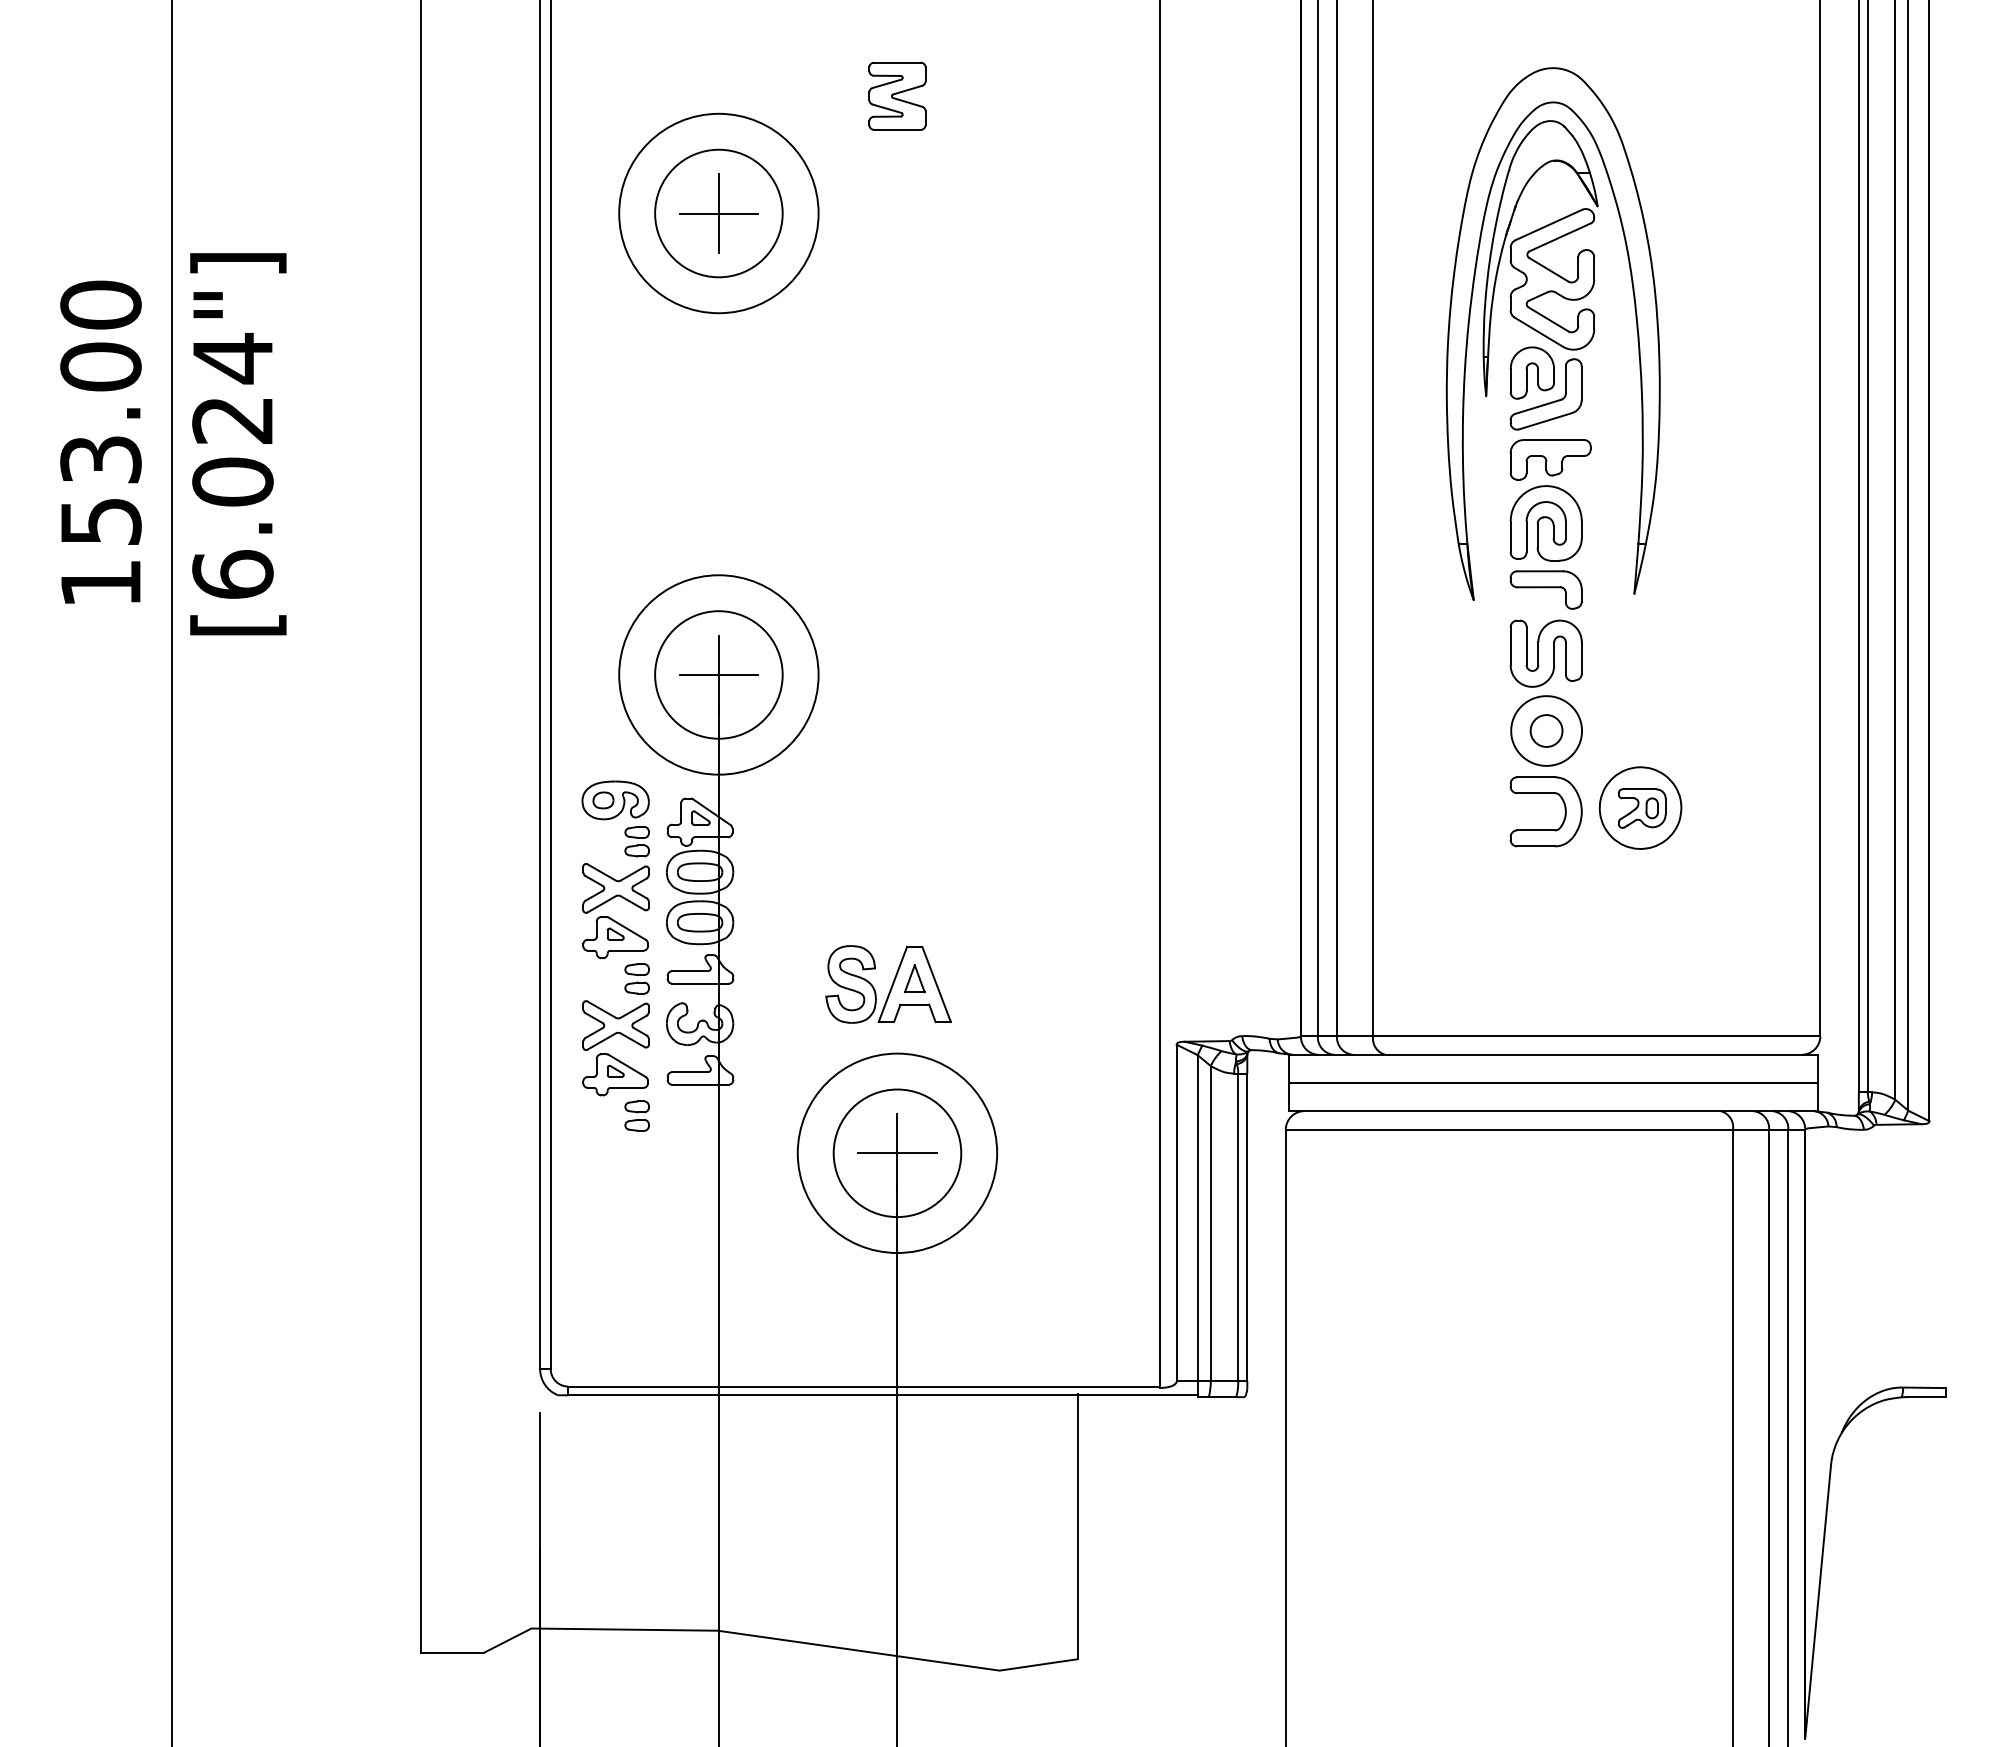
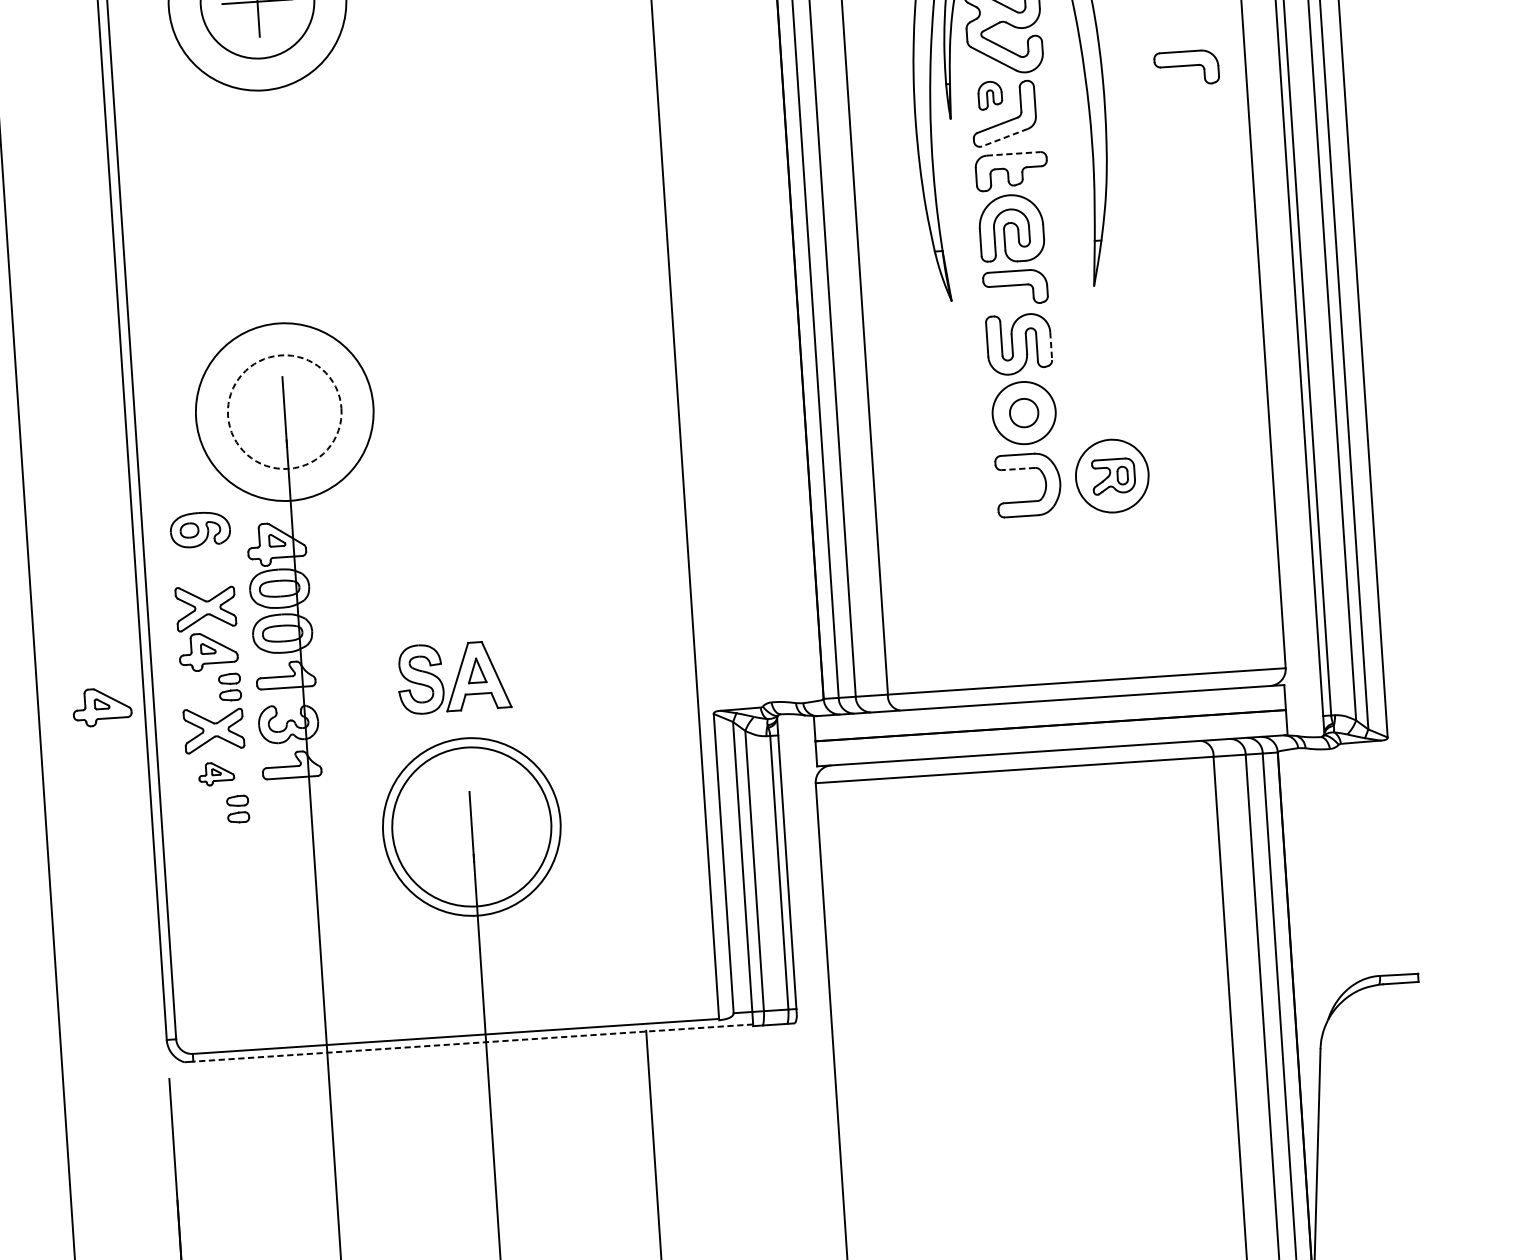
part: (1753, 356) -> (1186, 67), added
part: (1531, 372) -> (989, 95), size x0.6
line: (1545, 421) -> (1004, 137), solid -> dashed
line: (1554, 440) -> (1014, 154), solid -> dashed
line: (1581, 658) -> (1050, 346), solid -> dashed
circle: (718, 674) -> (284, 411), solid -> dashed
line: (718, 674) -> (284, 411), removed
line: (1536, 793) -> (1018, 469), solid -> dashed
part: (636, 841) -> (221, 565), removed
part: (492, 991) -> (102, 707), added
part: (615, 1074) -> (216, 773), size x0.6
circle: (897, 1153) -> (471, 827), size x1.4
line: (897, 1153) -> (471, 827), removed
line: (883, 1395) -> (473, 1043), solid -> dashed

